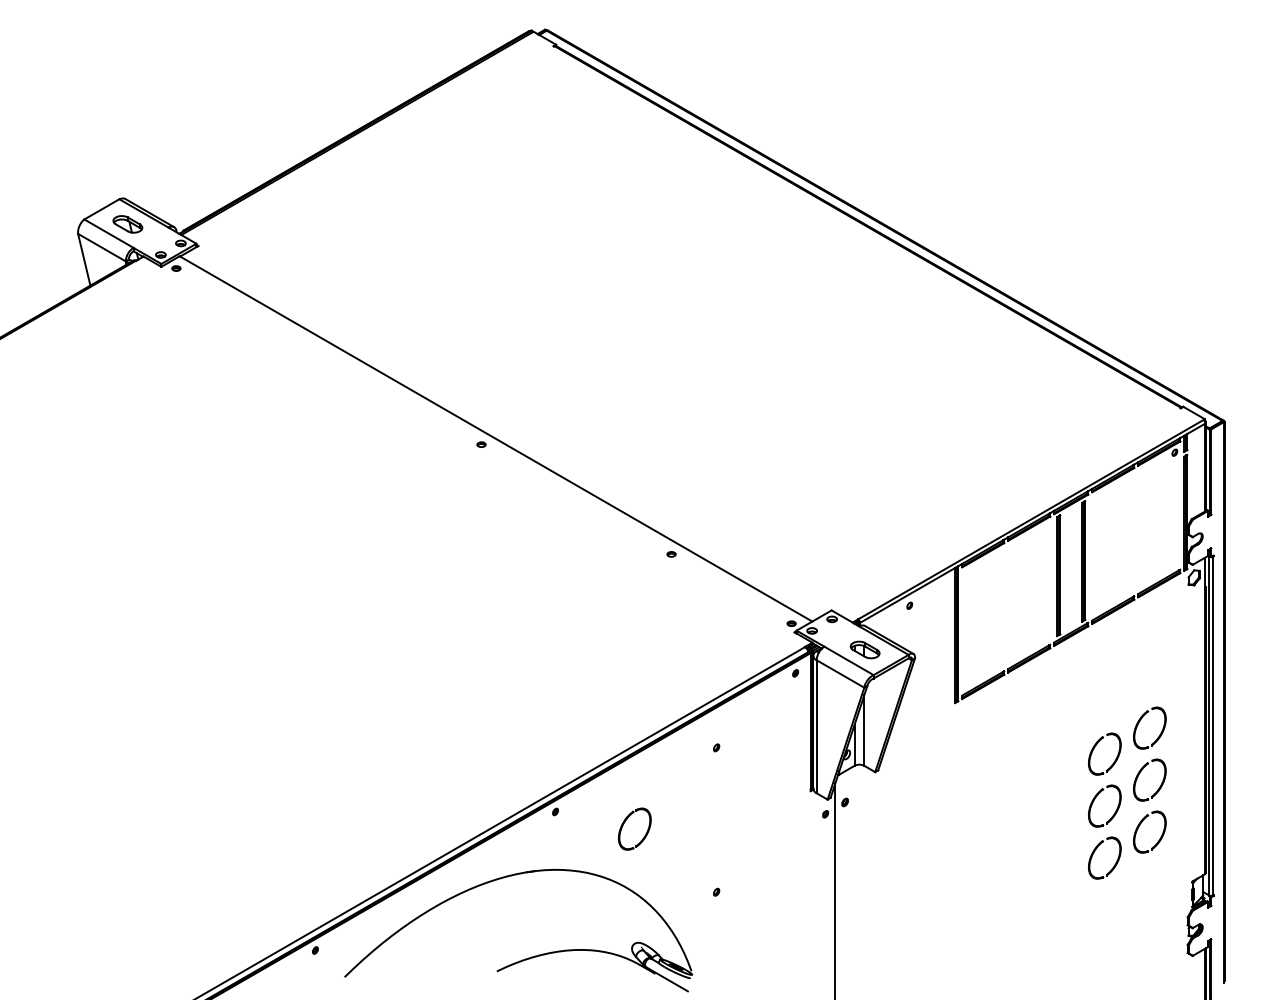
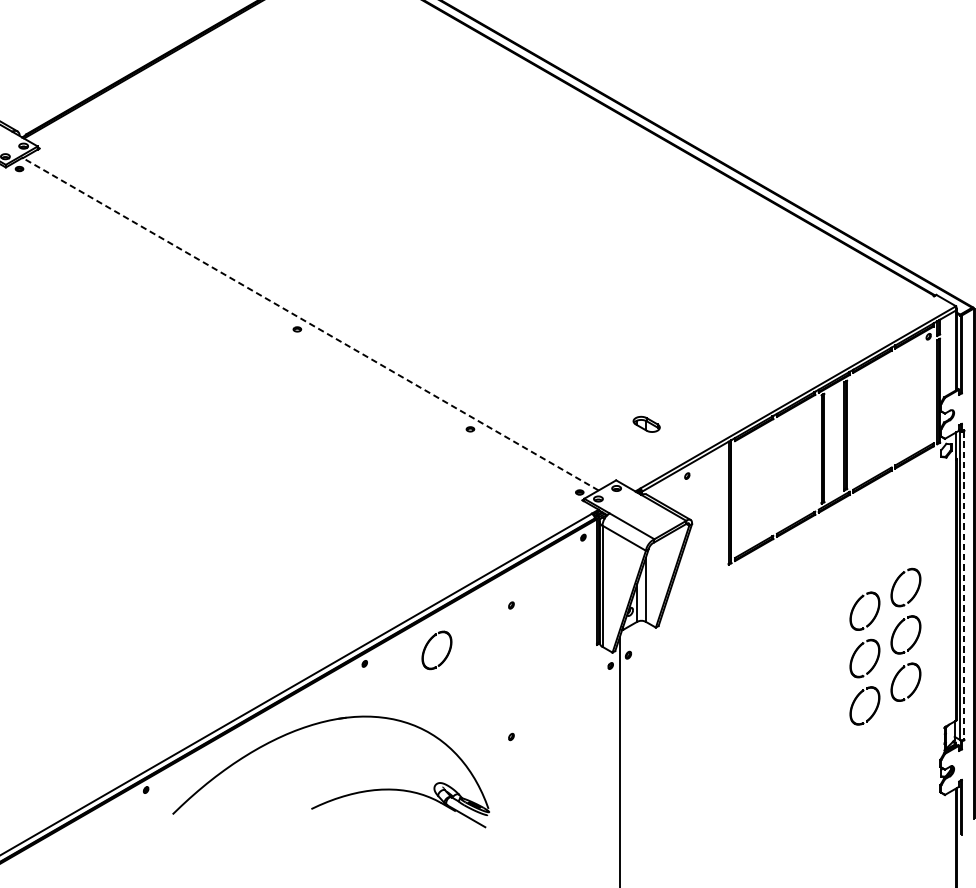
line: (495, 438) -> (310, 323), solid -> dashed
part: (864, 649) -> (646, 423), moved
line: (1213, 725) -> (963, 585), solid -> dashed
part: (634, 828) -> (436, 649), moved

